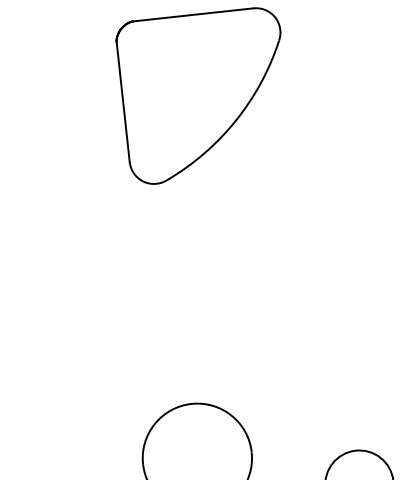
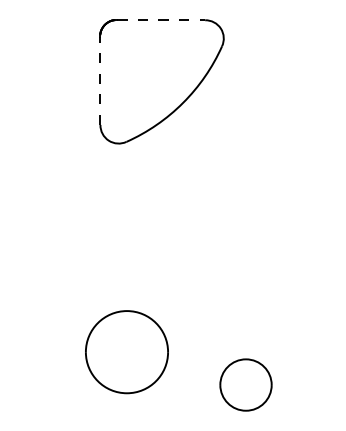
line: (195, 15) -> (161, 20), solid -> dashed
line: (123, 104) -> (100, 81), solid -> dashed

